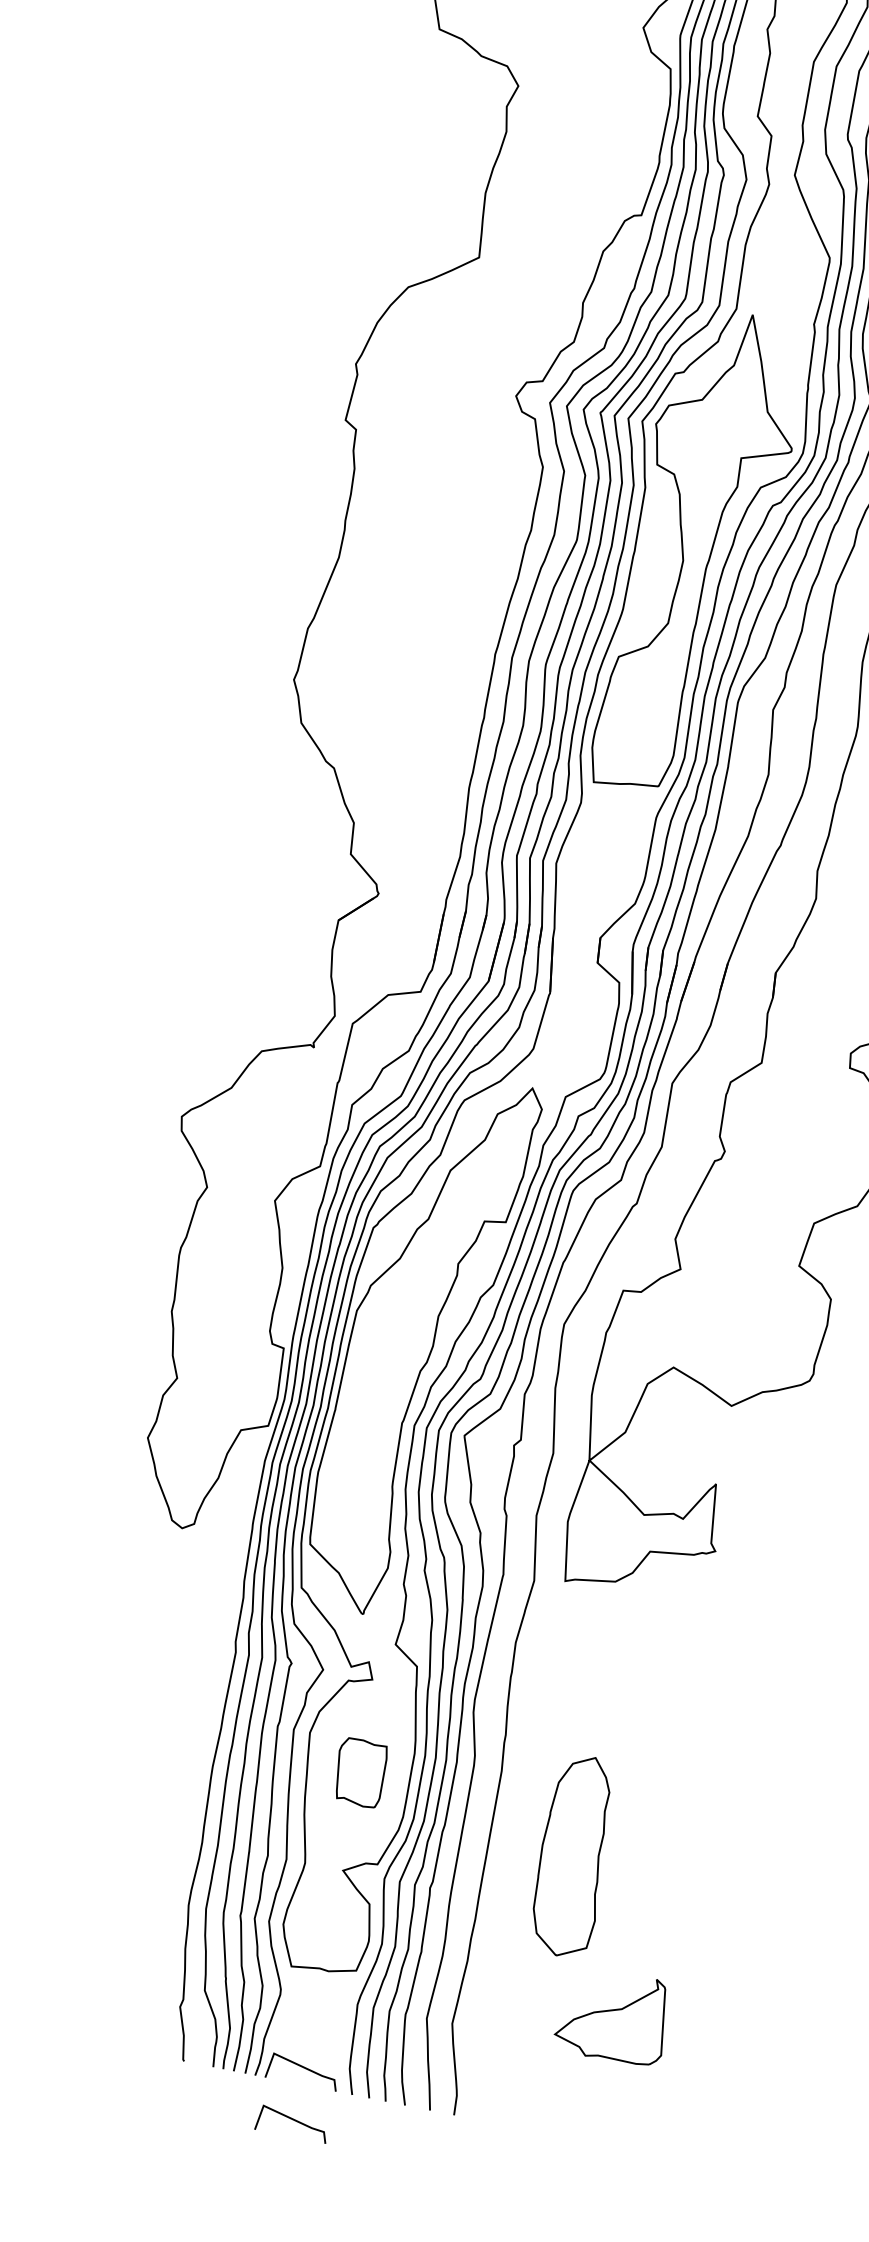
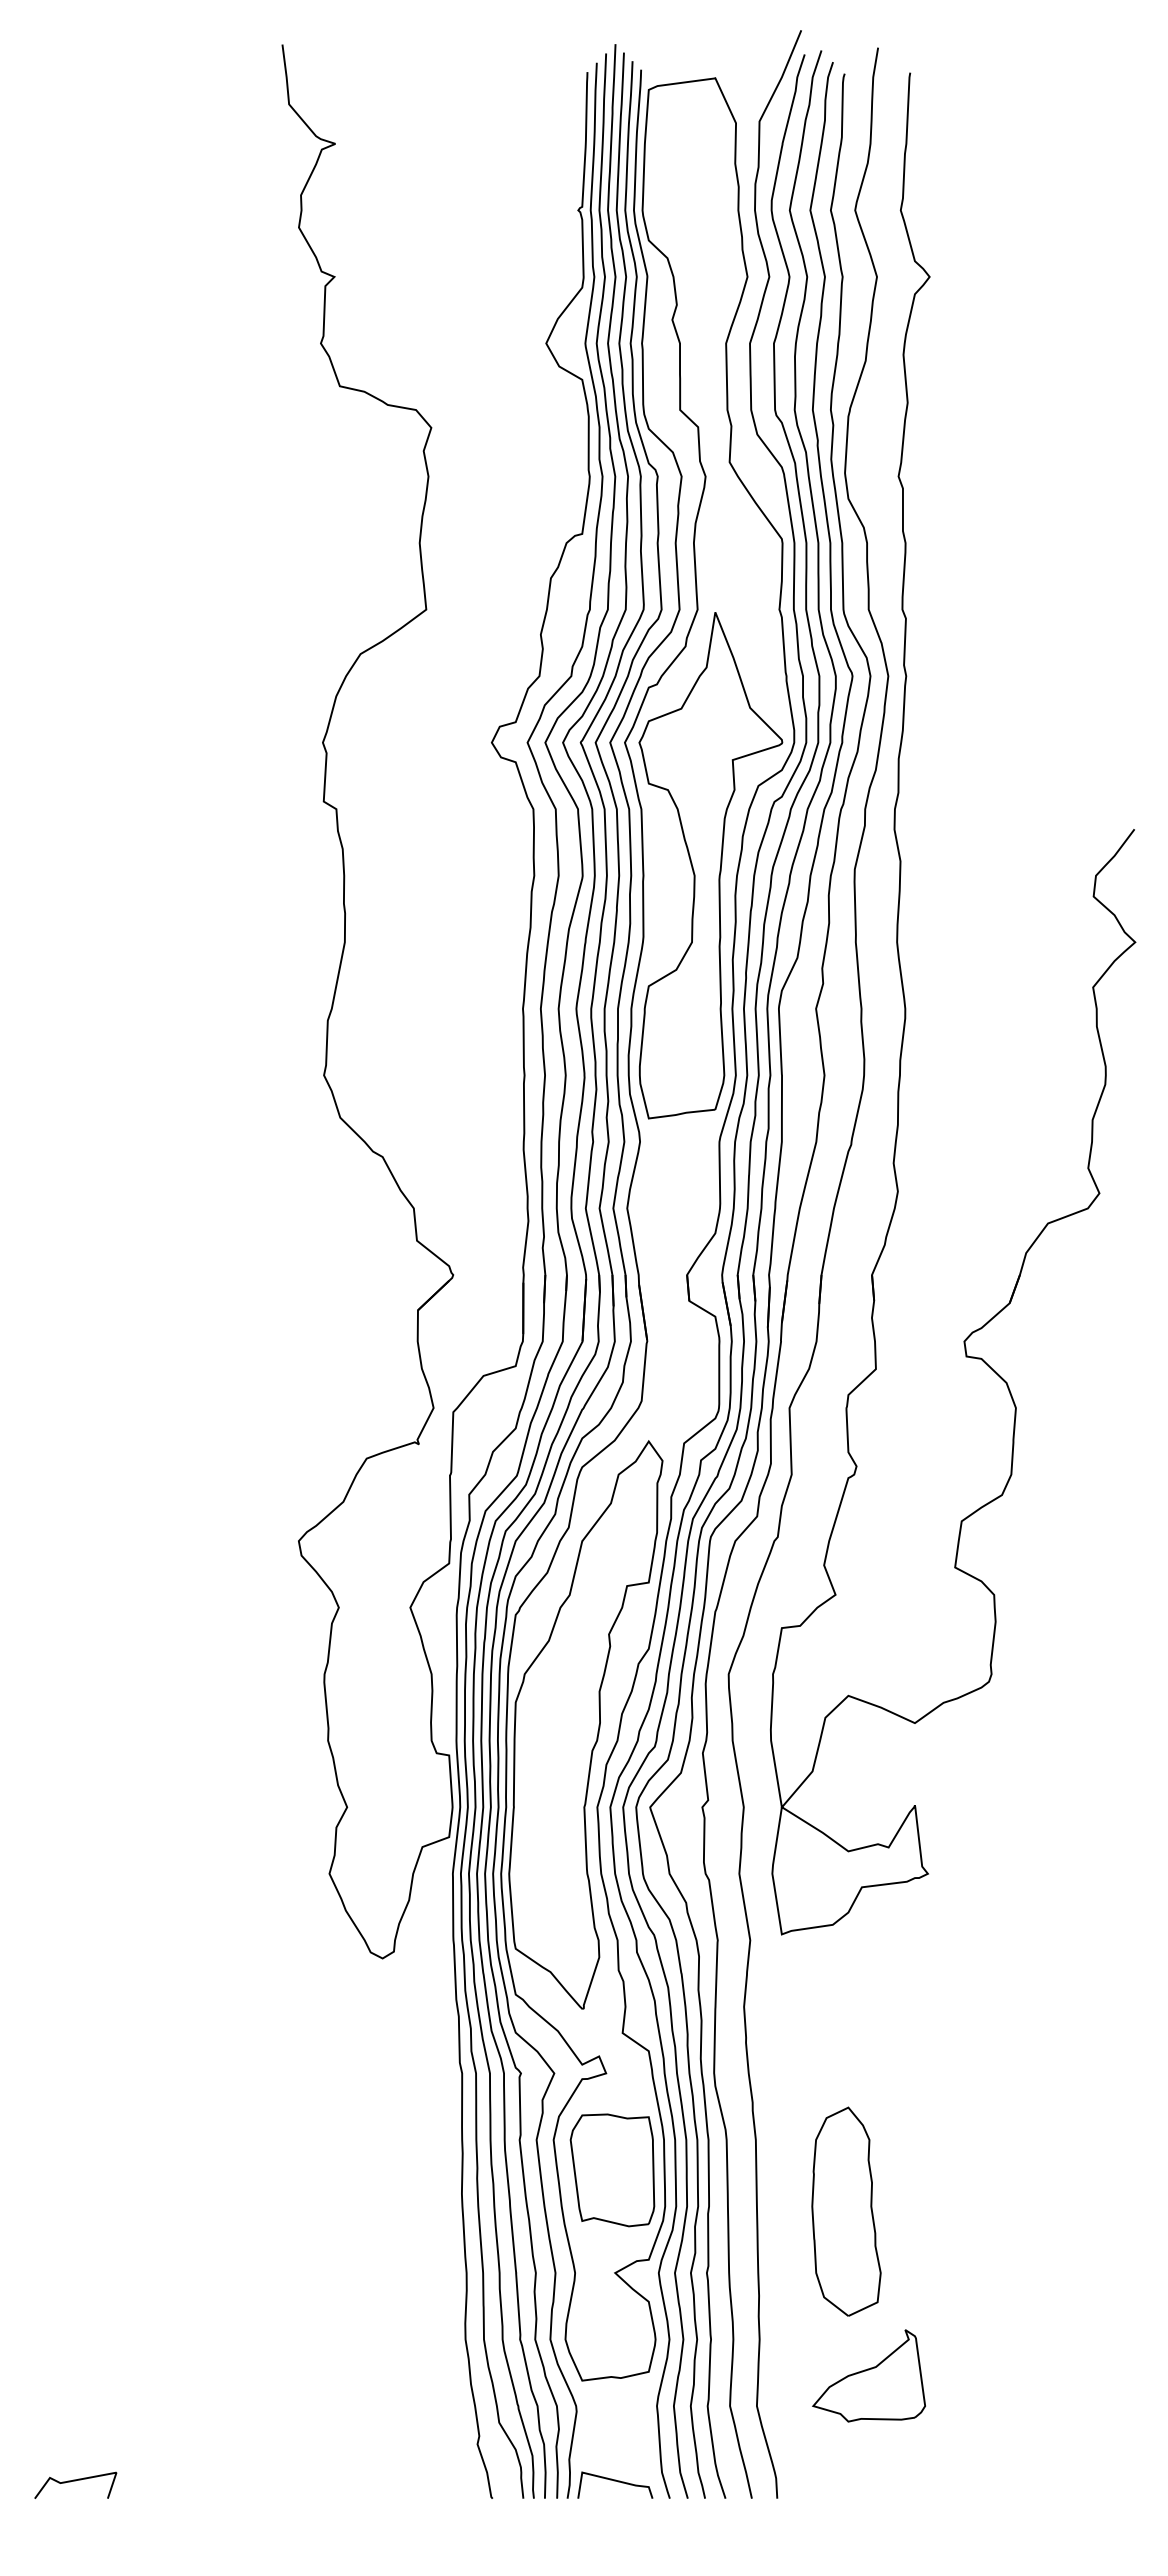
part: (360, 1772) -> (612, 2170), size x1.67
part: (613, 2015) -> (868, 2375), moved
curve: (293, 2120) -> (615, 2536), removed

